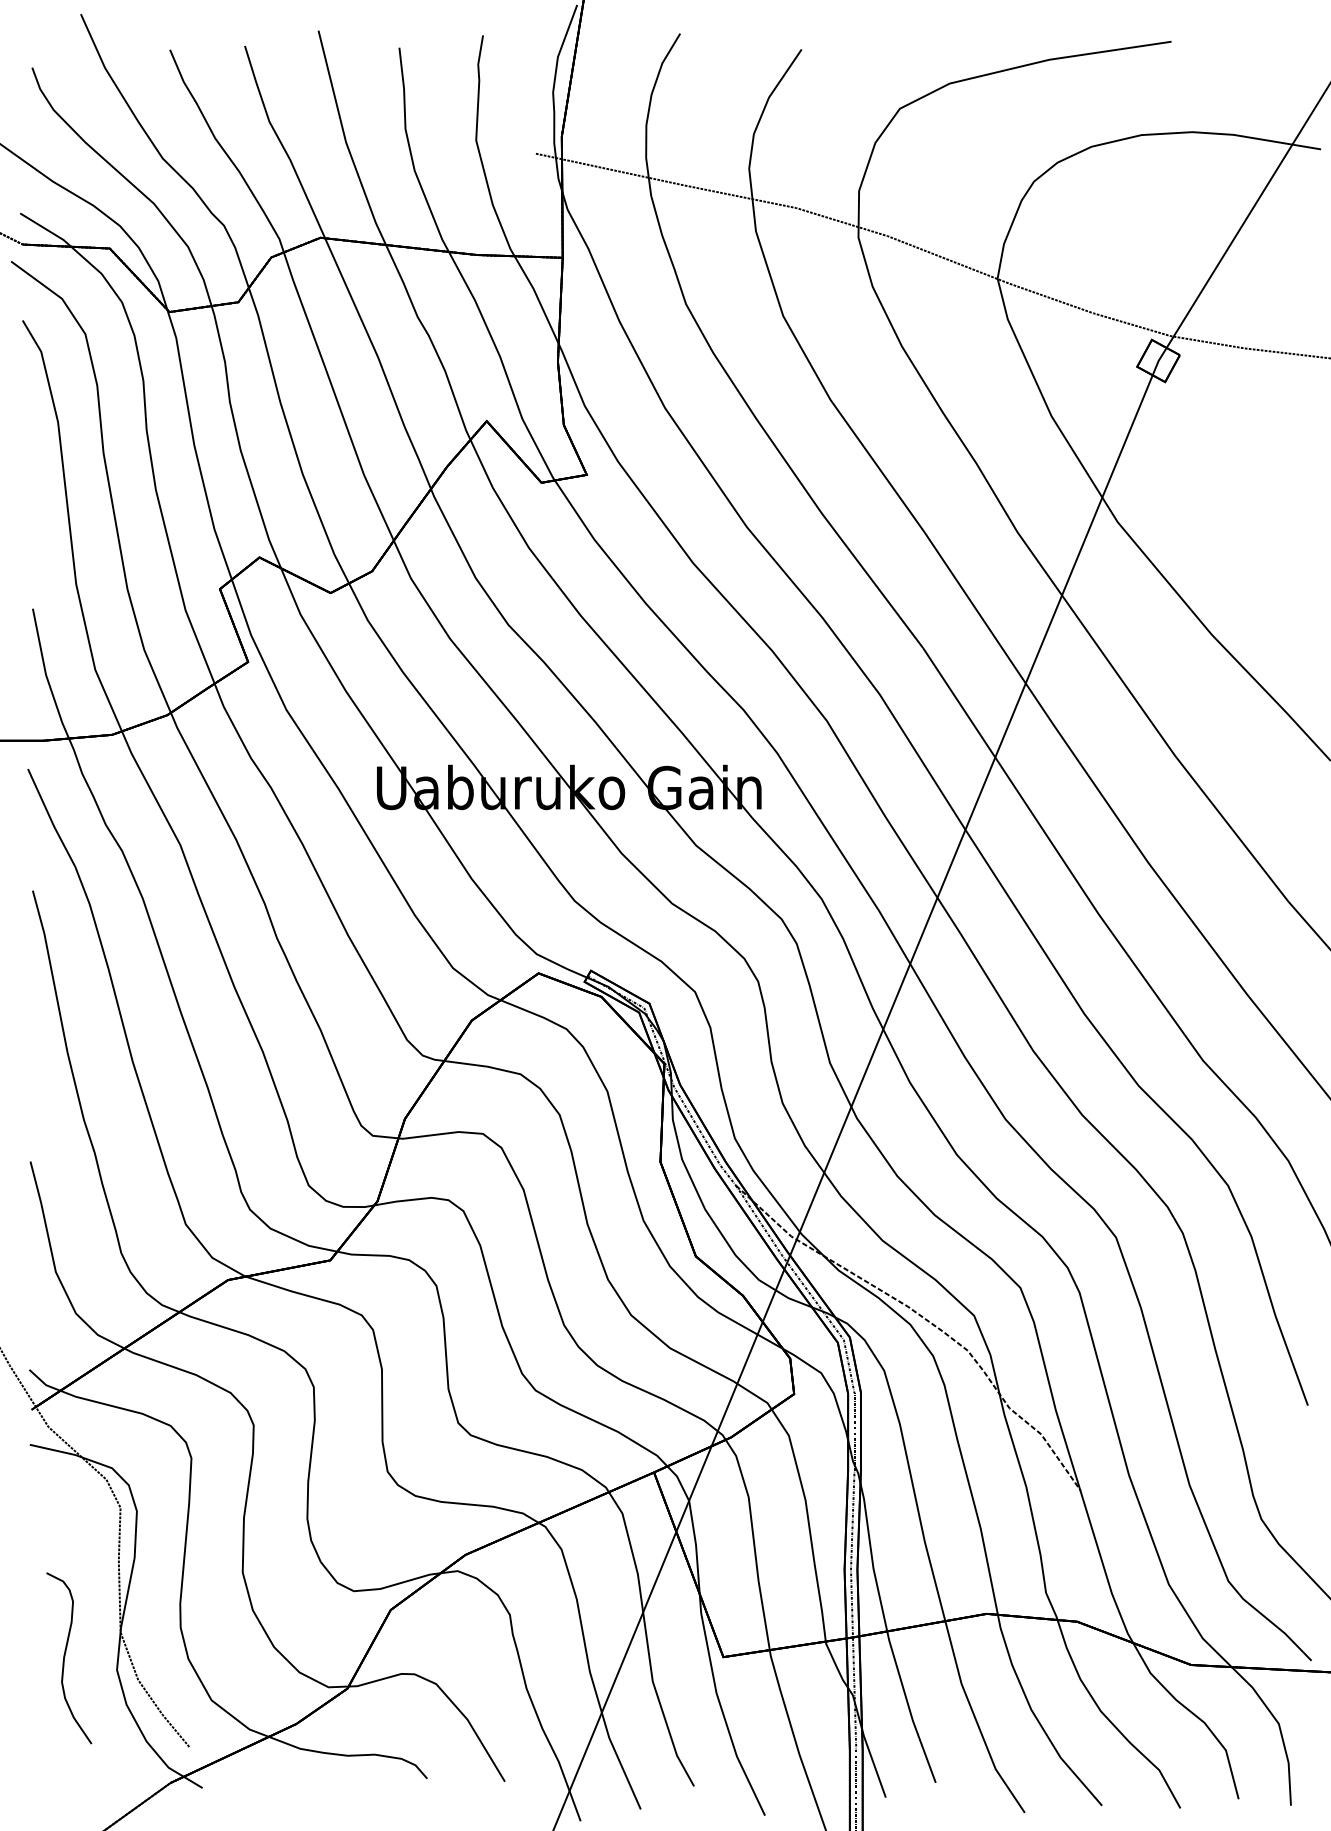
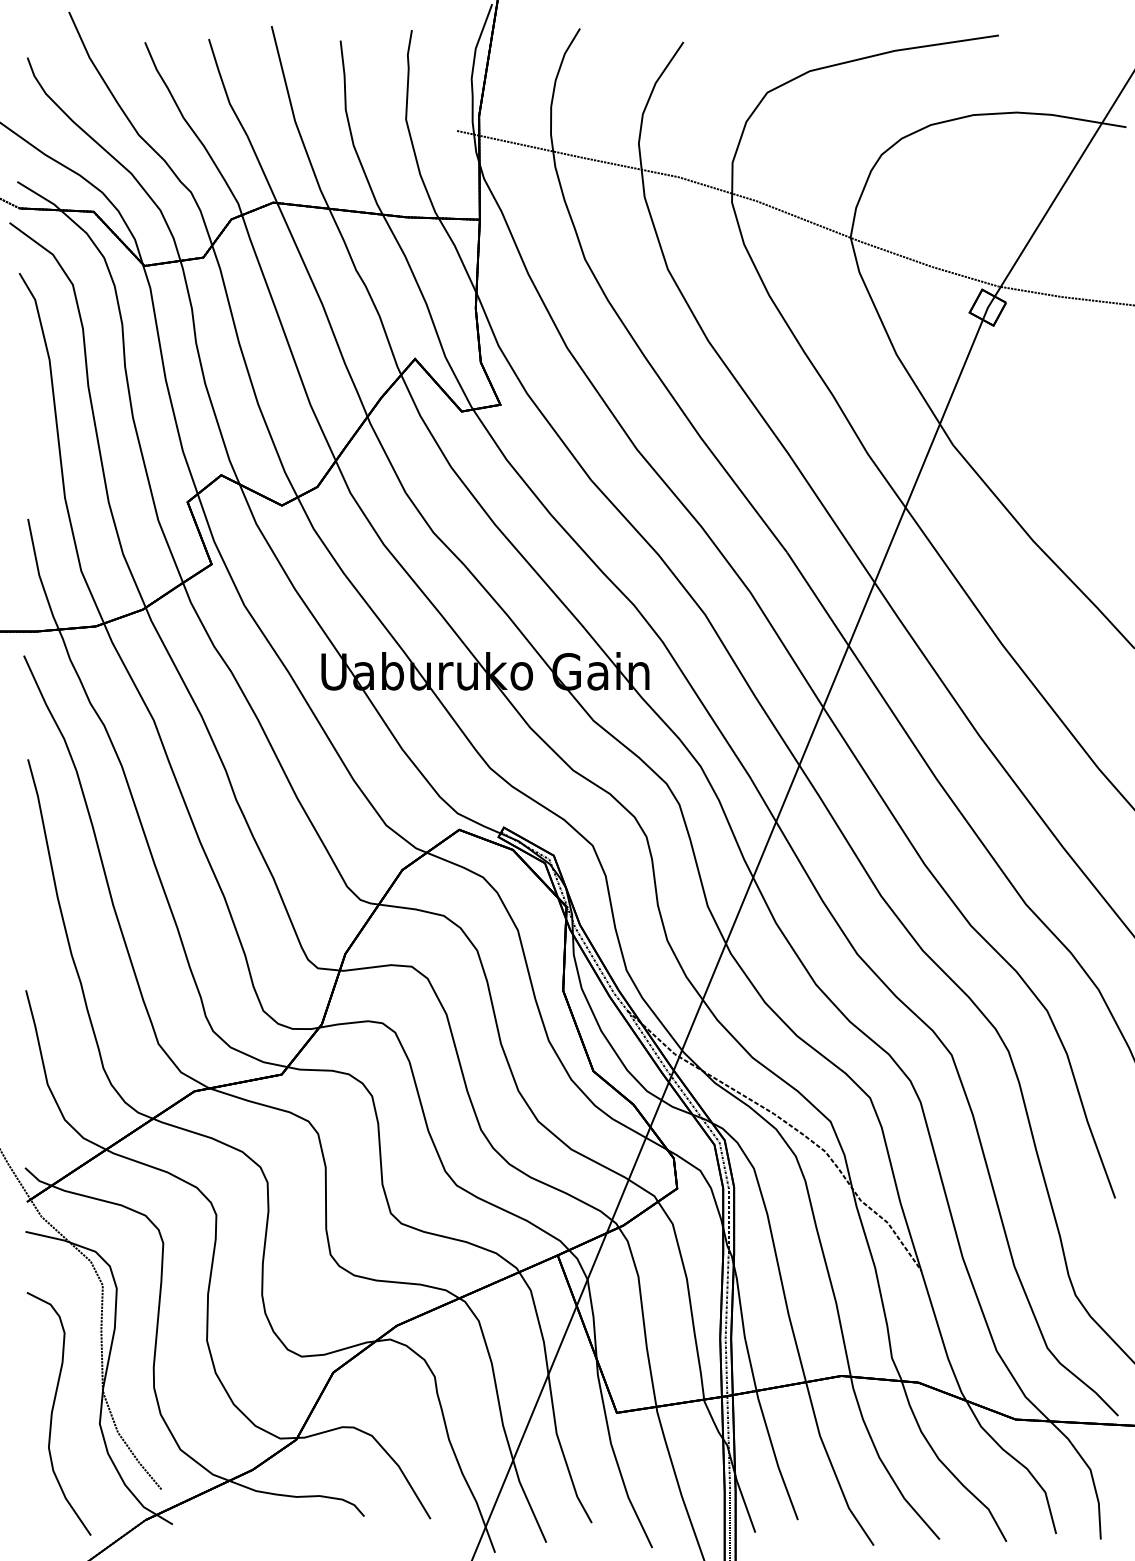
part: (68, 1657) -> (58, 1413), size x1.67

